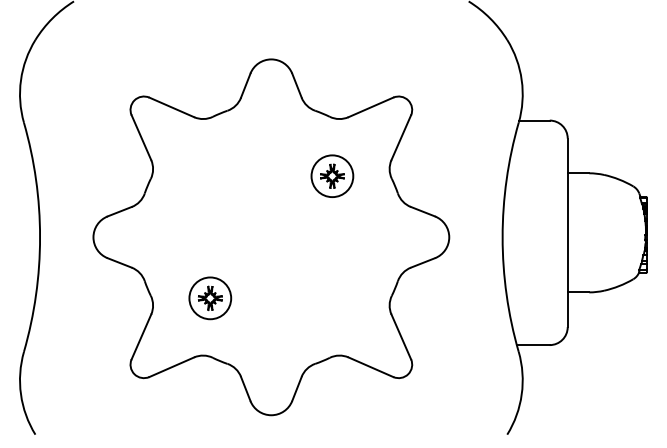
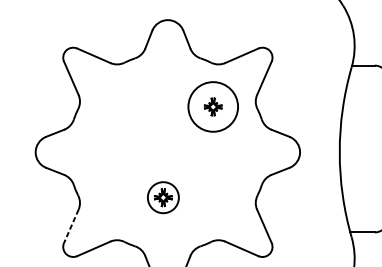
circle: (332, 176) -> (213, 107), size x1.6
part: (210, 298) -> (163, 197), moved
line: (141, 337) -> (71, 226), solid -> dashed

